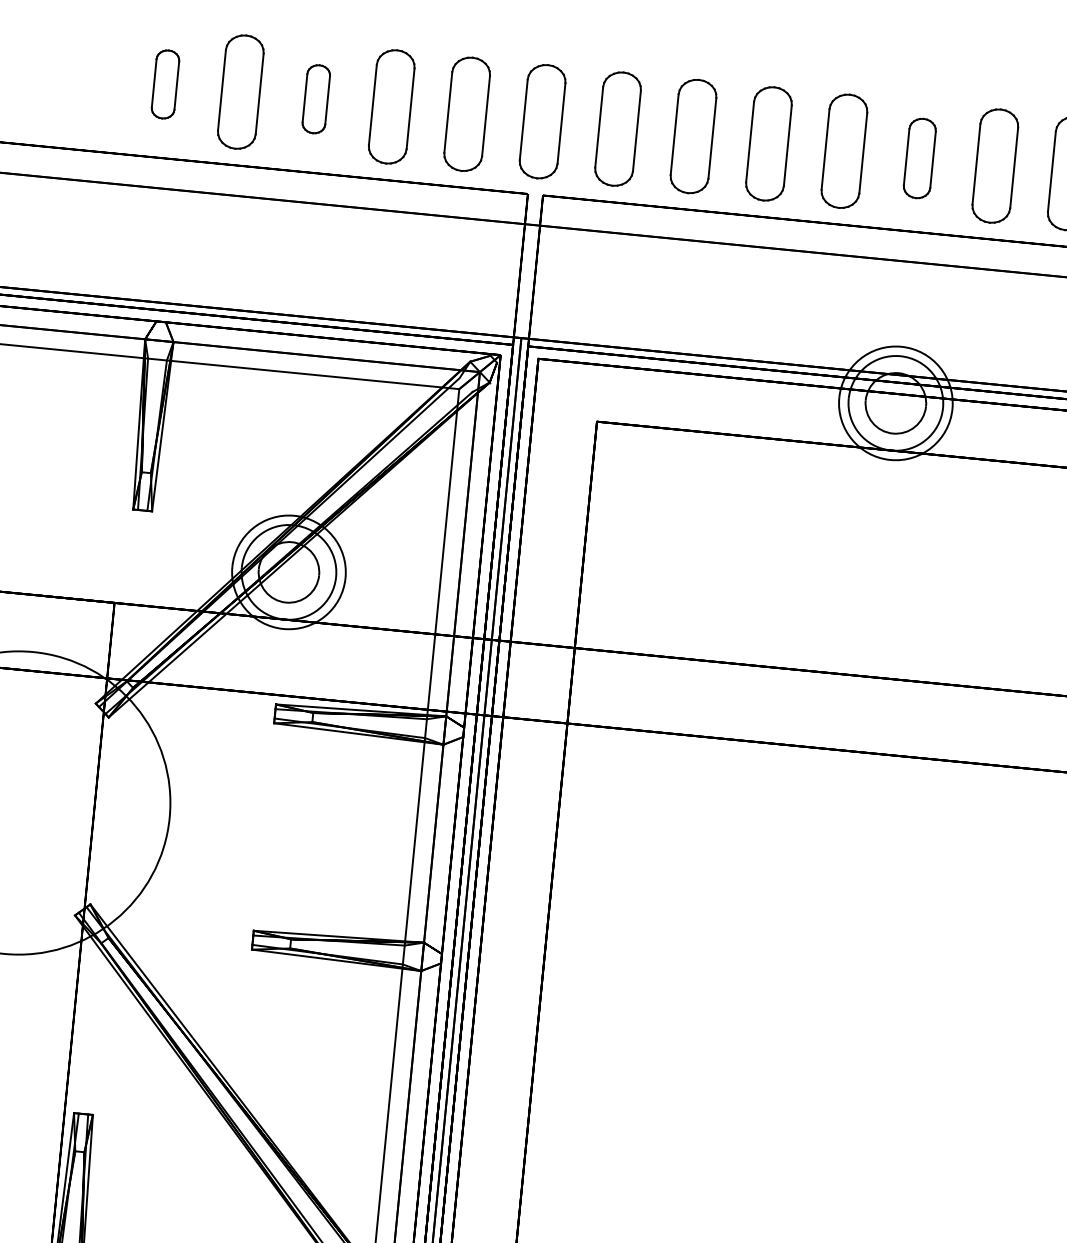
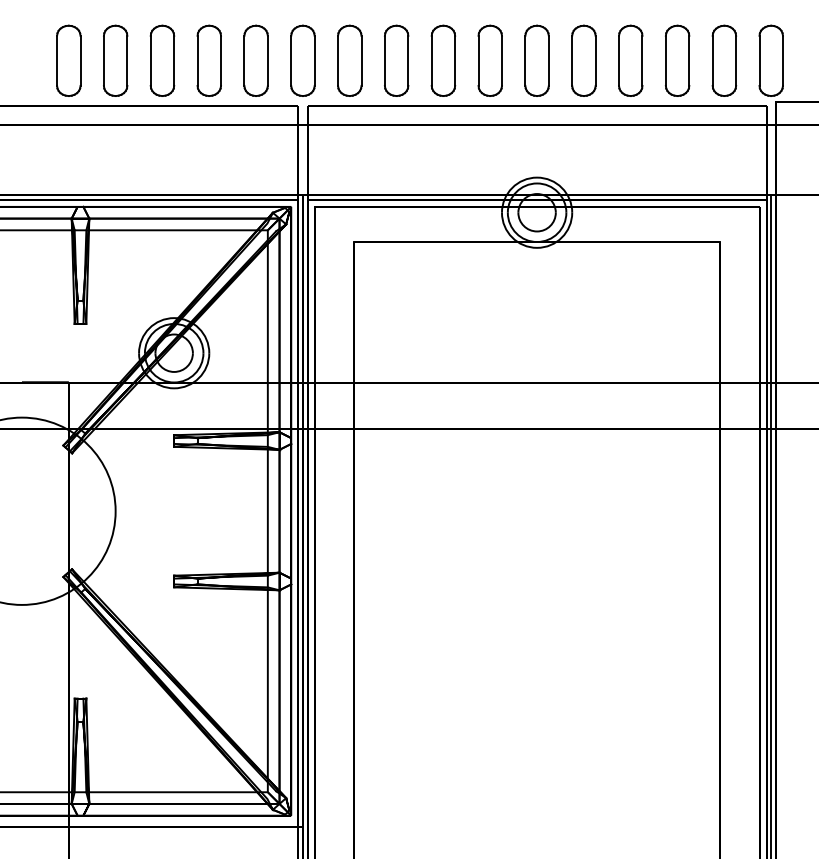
part: (164, 84) -> (68, 60), size x1.67
part: (316, 98) -> (162, 60), size x1.67
part: (918, 157) -> (536, 60), size x1.43

